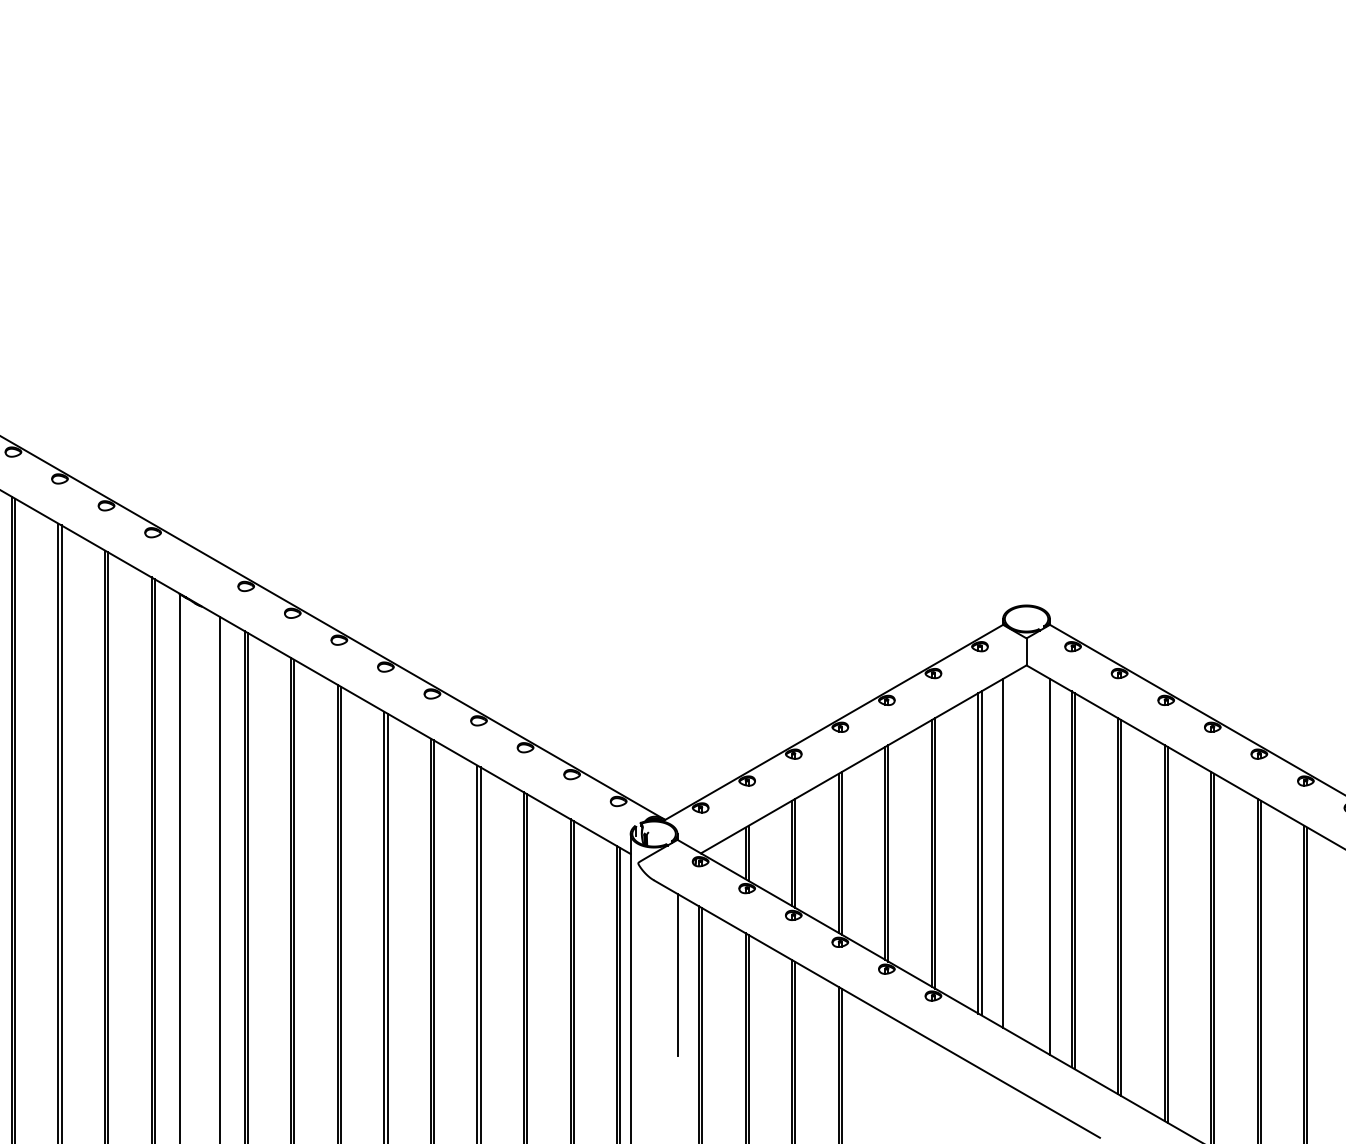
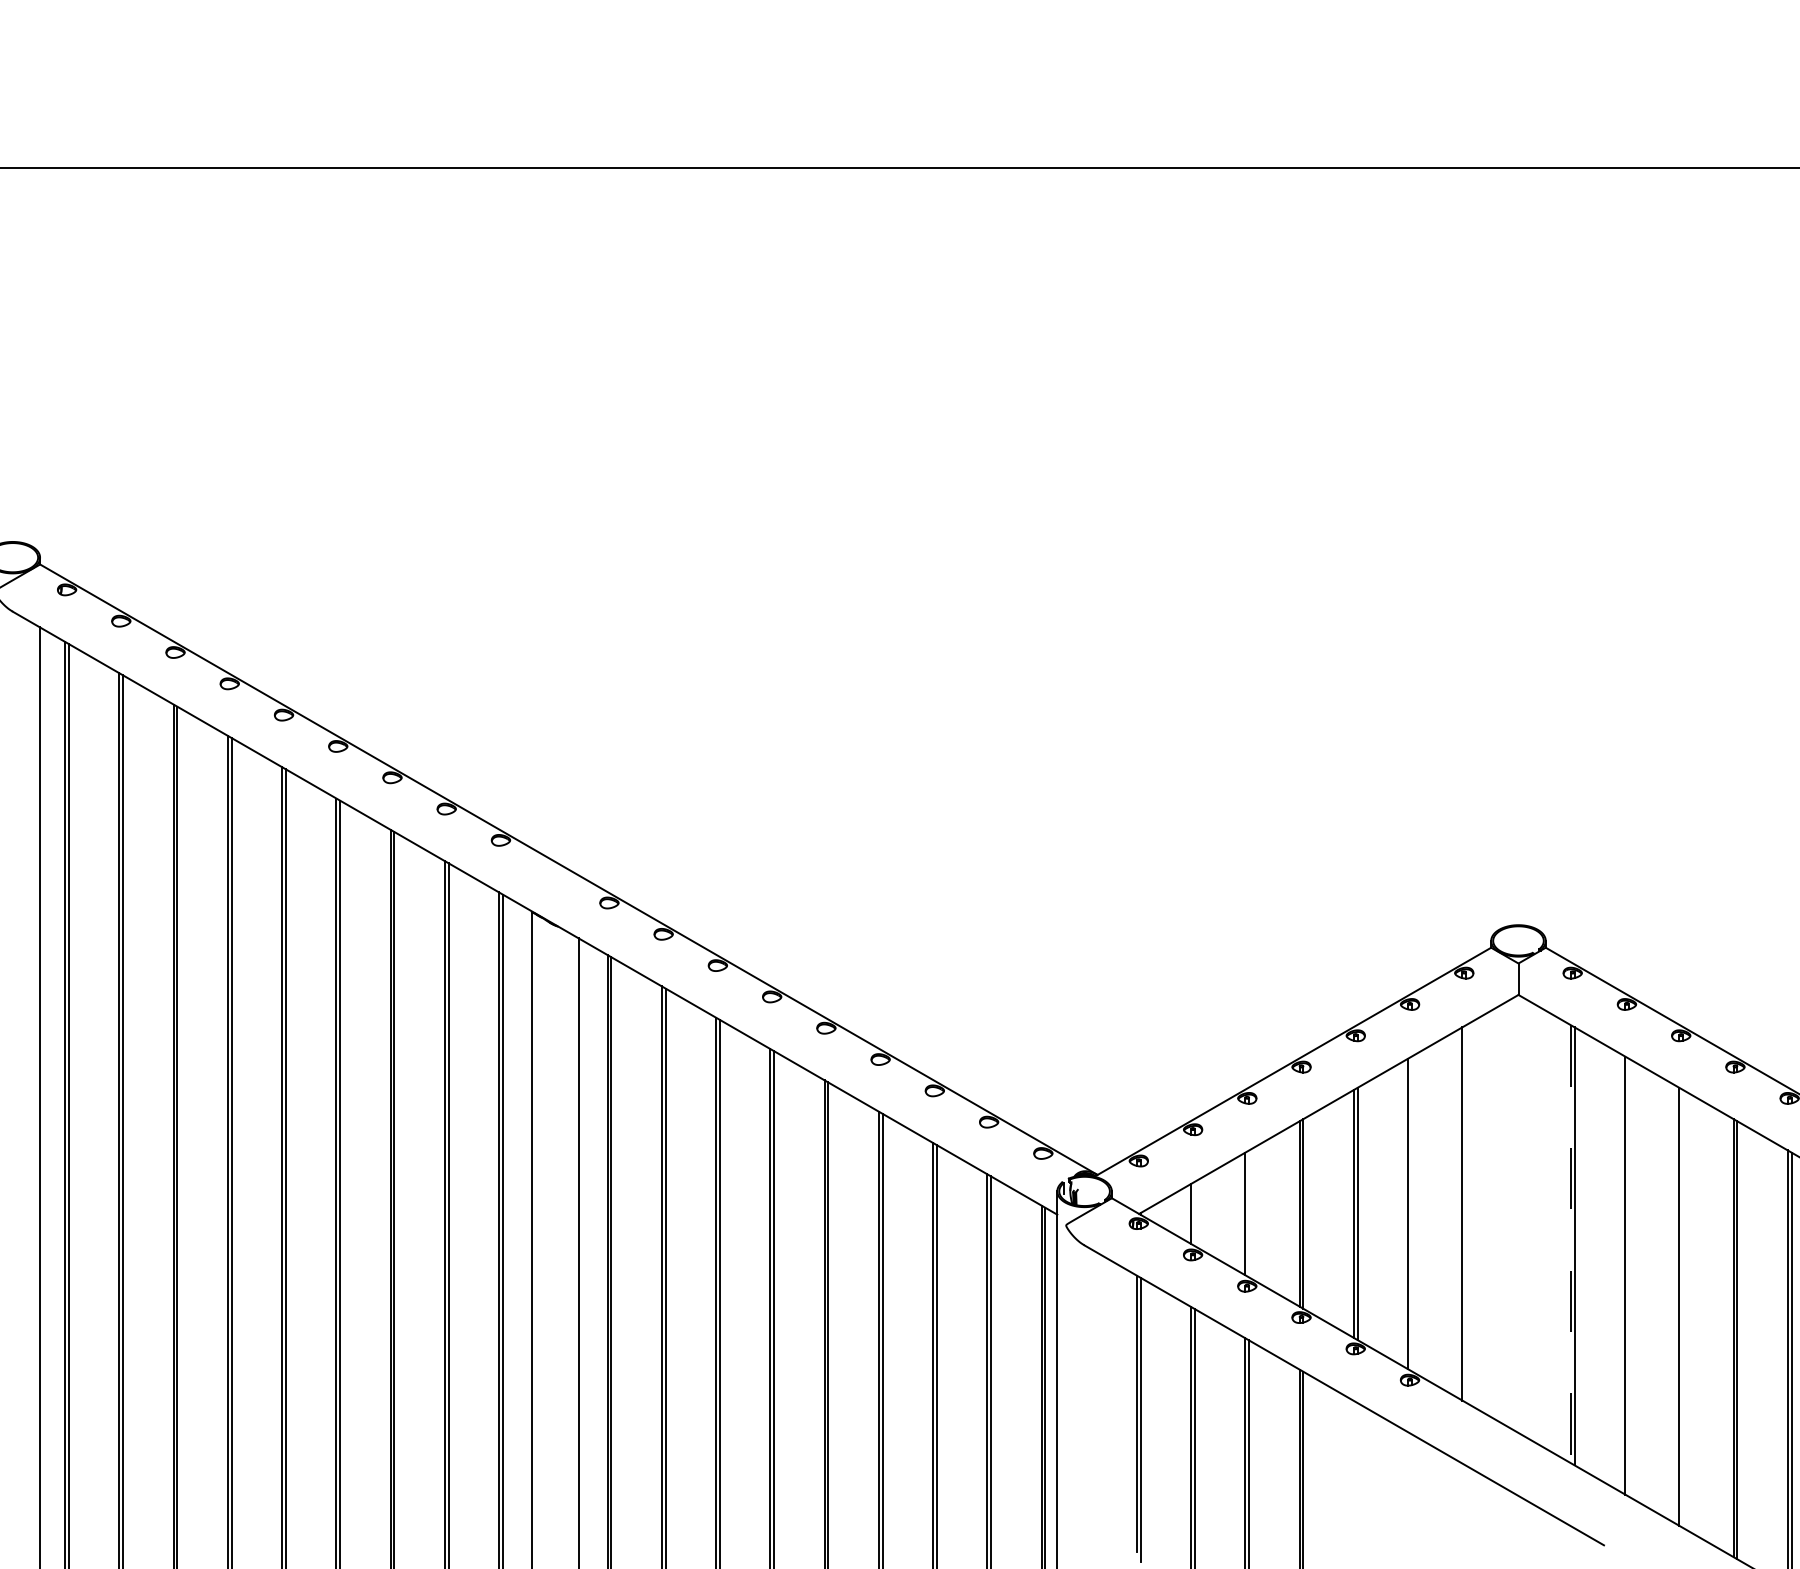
line: (748, 852) -> (1194, 1213), removed
line: (795, 852) -> (1249, 1213), removed
line: (934, 852) -> (1411, 1213), removed
line: (981, 852) -> (1466, 1213), removed
line: (1003, 852) -> (1491, 1213), removed
line: (1049, 866) -> (1545, 1229), removed
line: (1071, 879) -> (1570, 1244), solid -> dashed
line: (1120, 907) -> (1628, 1277), removed
line: (1168, 934) -> (1683, 1308), removed
line: (677, 974) -> (1111, 1355), removed

